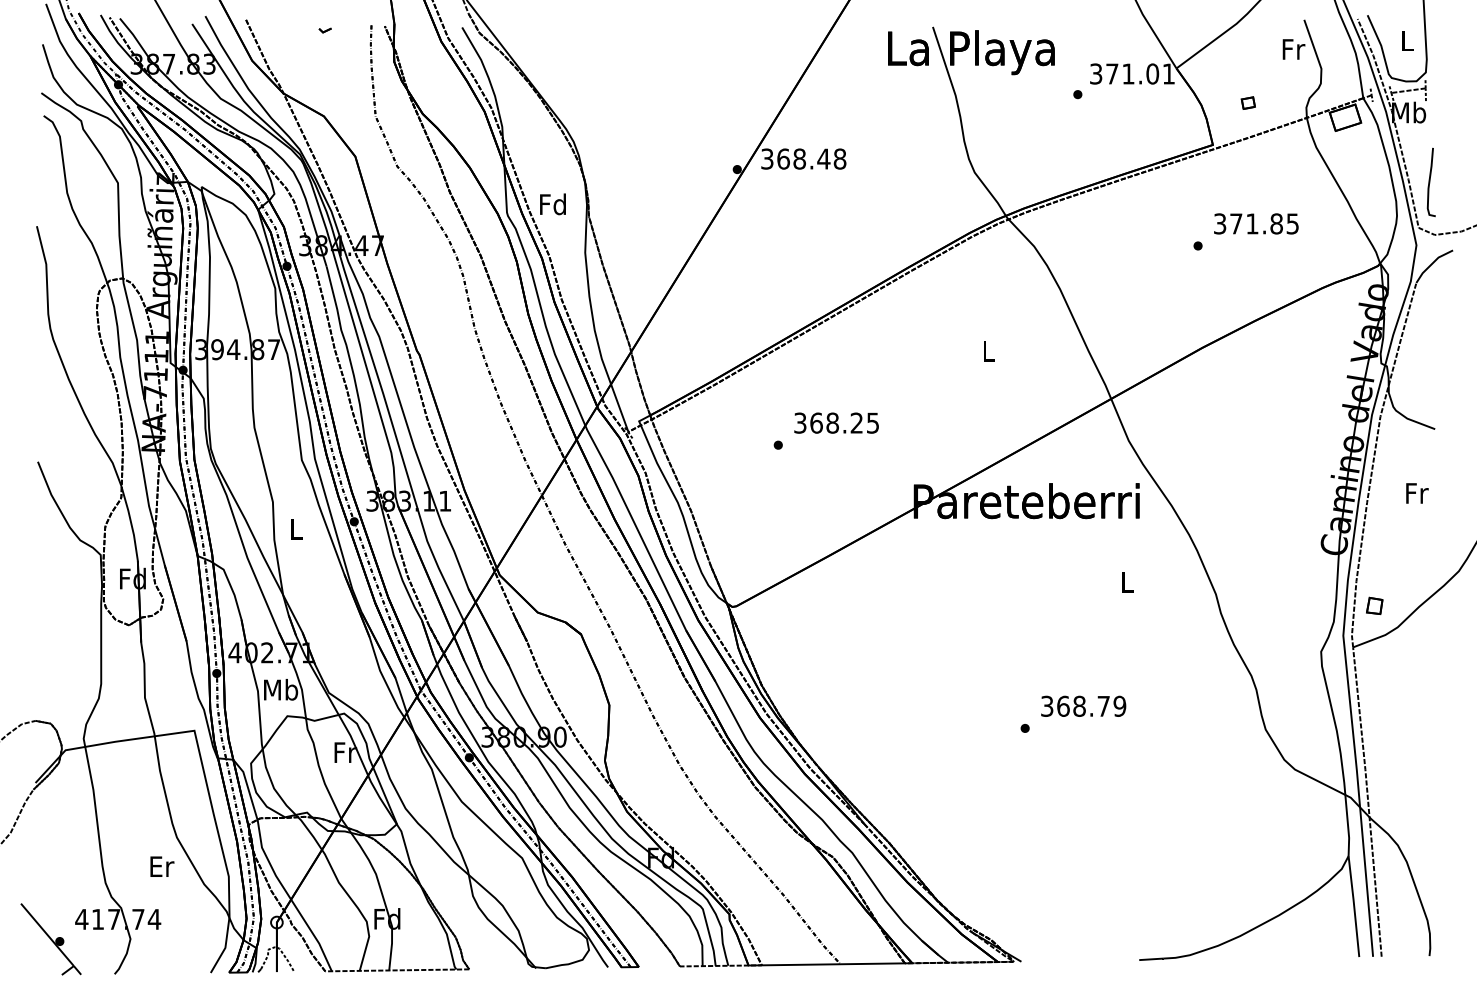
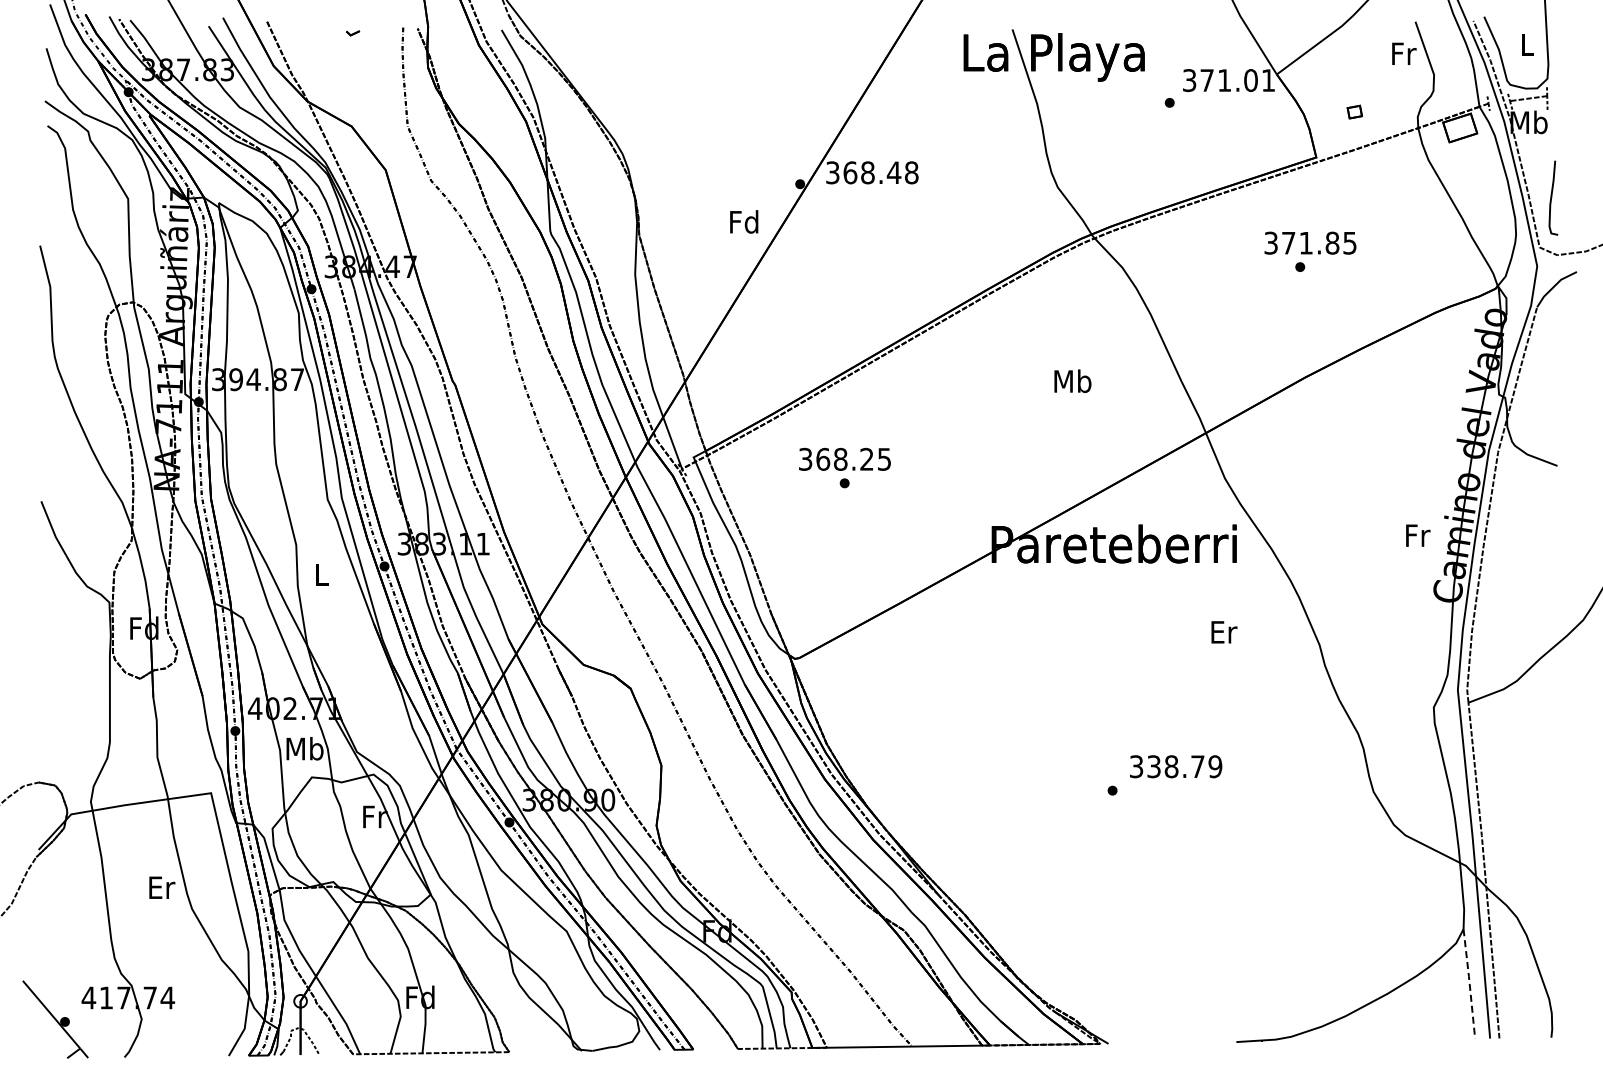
text: (553, 203) -> (744, 221), moved
text: (1256, 223) -> (1310, 242), moved
text: (988, 350) -> (1072, 380), L -> Mb
text: (836, 422) -> (844, 458), moved
text: (1417, 493) -> (1418, 535), moved
text: (1128, 582) -> (1224, 632), L -> Er
part: (1374, 605) -> (1491, 657), removed
text: (1063, 706) -> (1154, 766), 368.79 -> 338.79
text: (162, 866) -> (162, 887), moved
line: (1354, 906) -> (1469, 983), solid -> dashed

